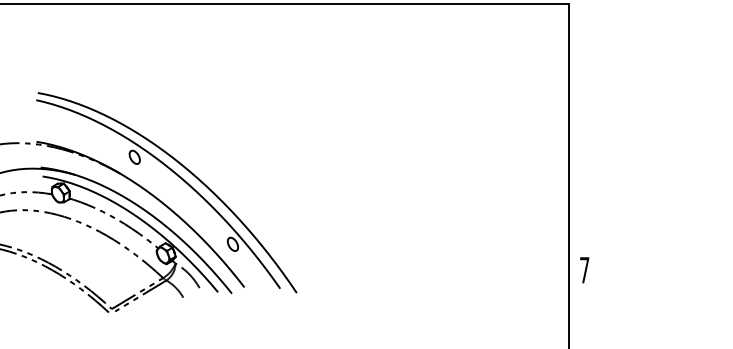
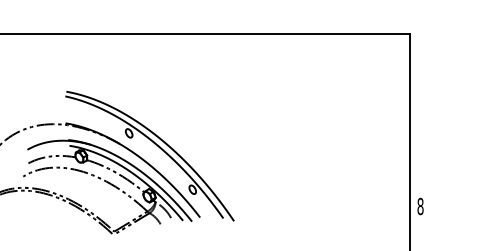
text: (584, 270) -> (420, 206), 7 -> 8

